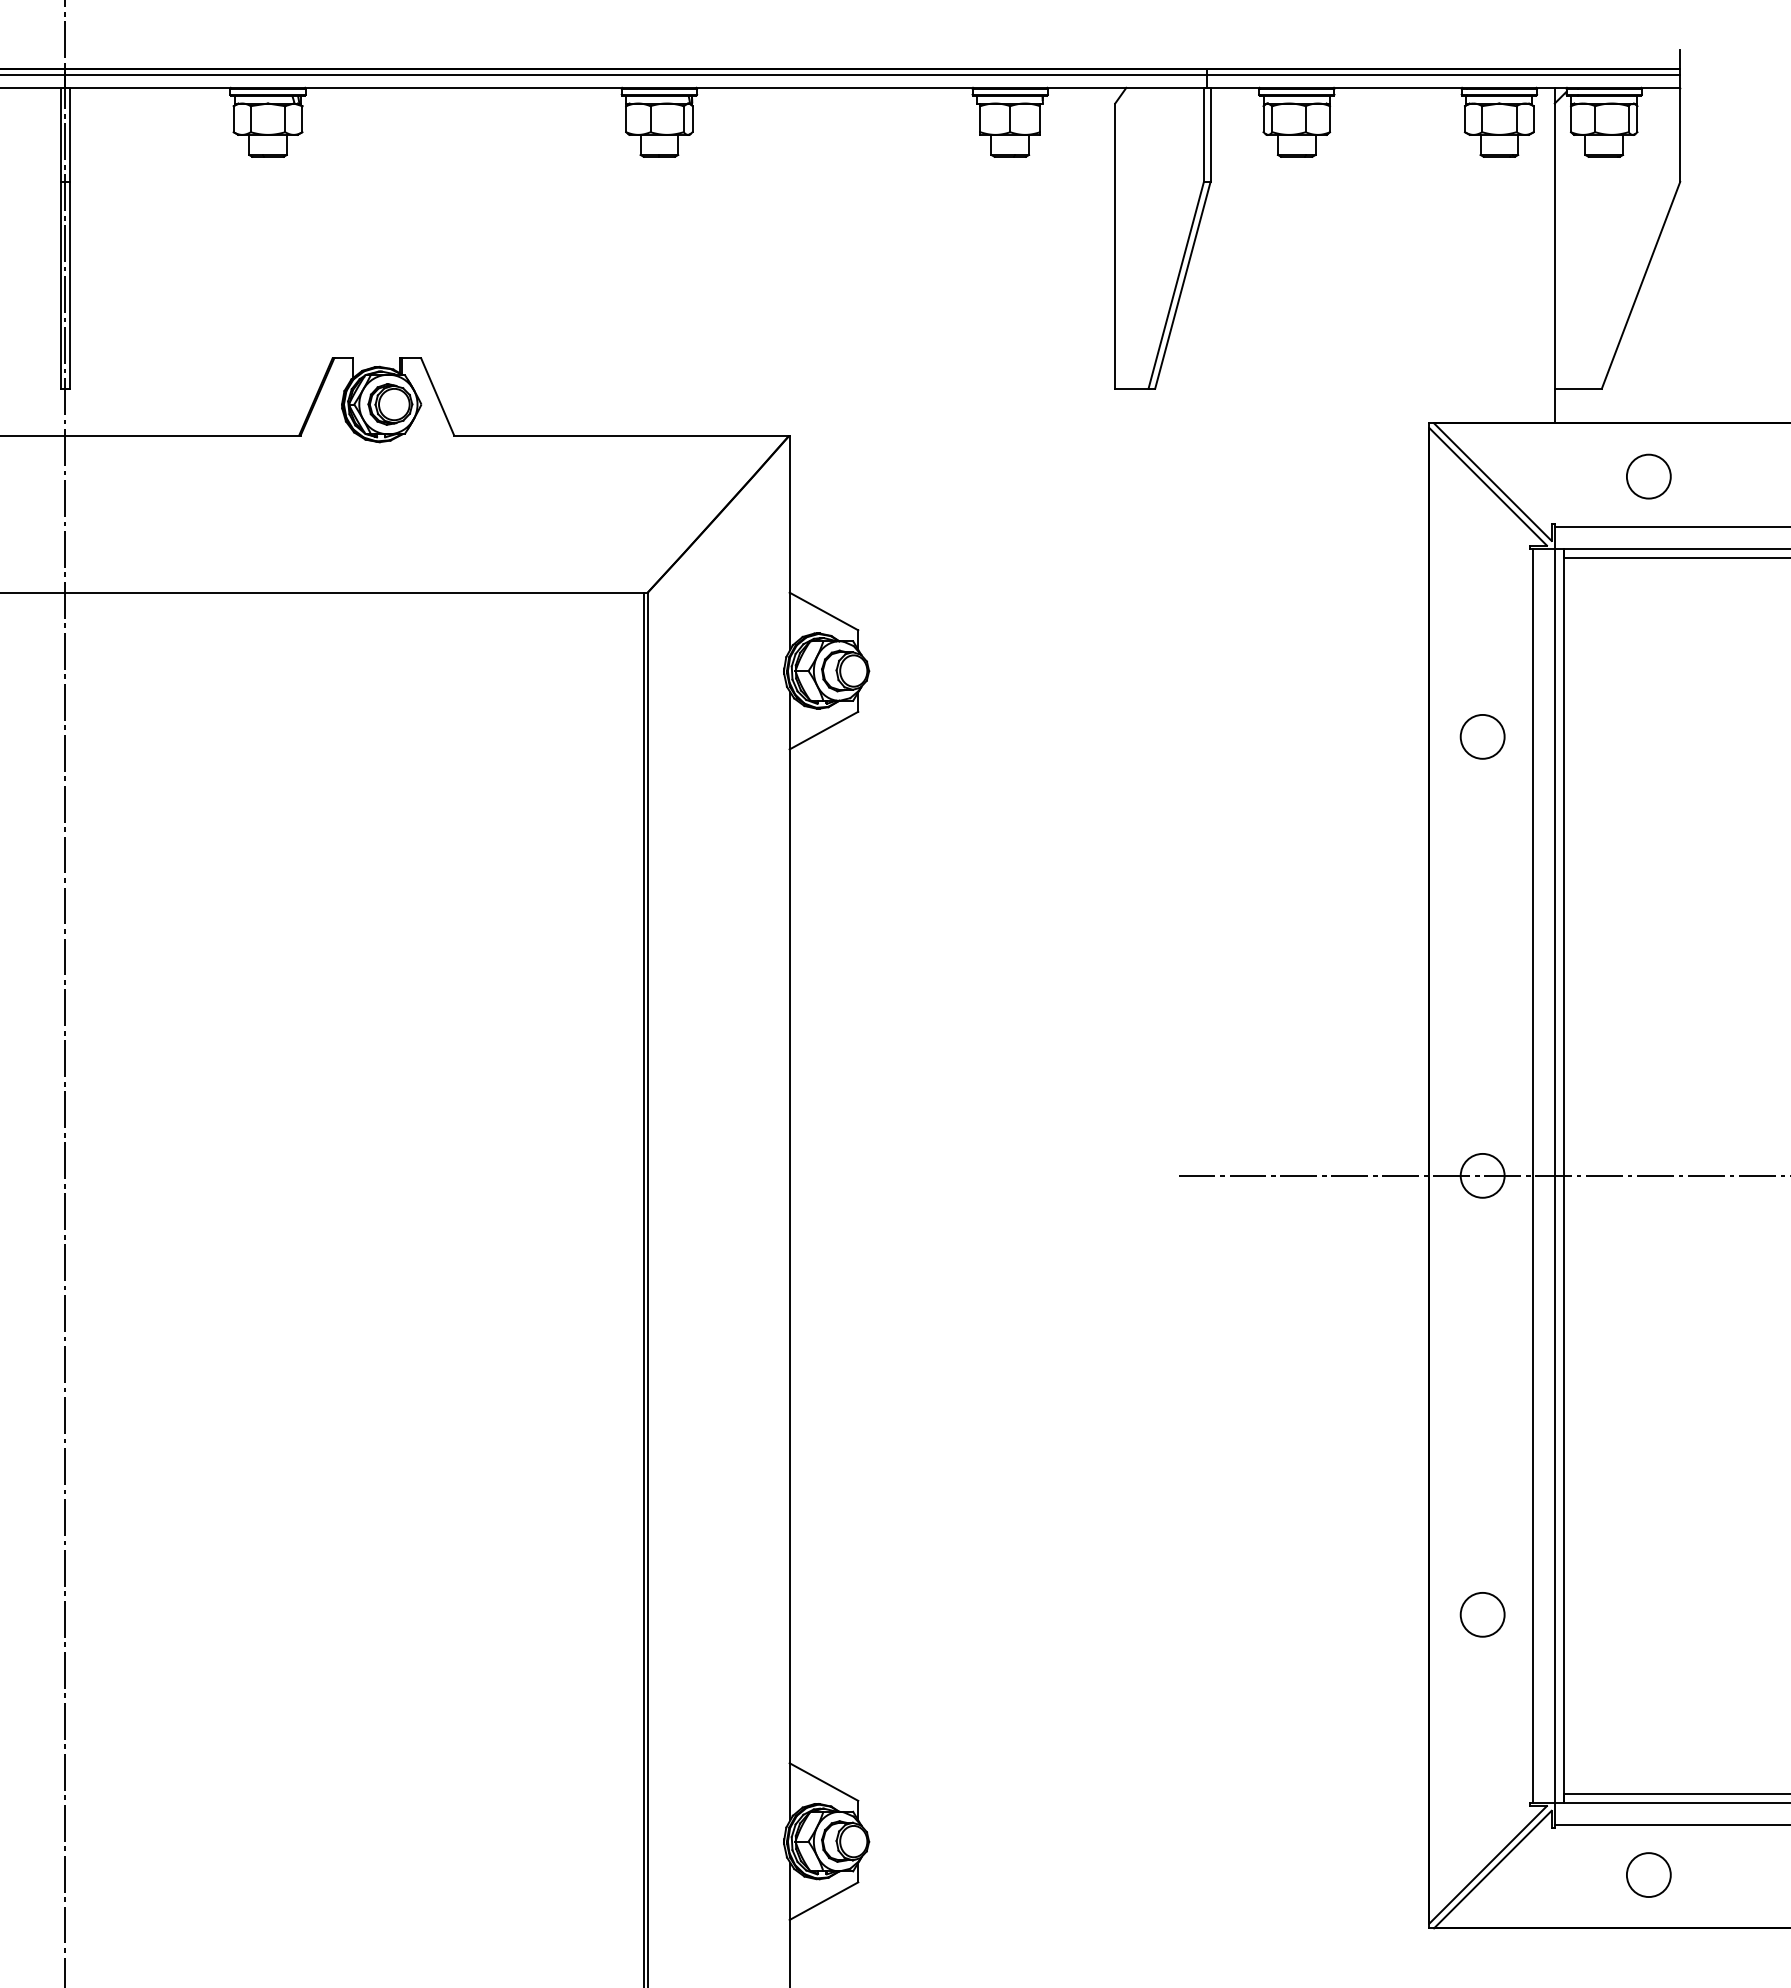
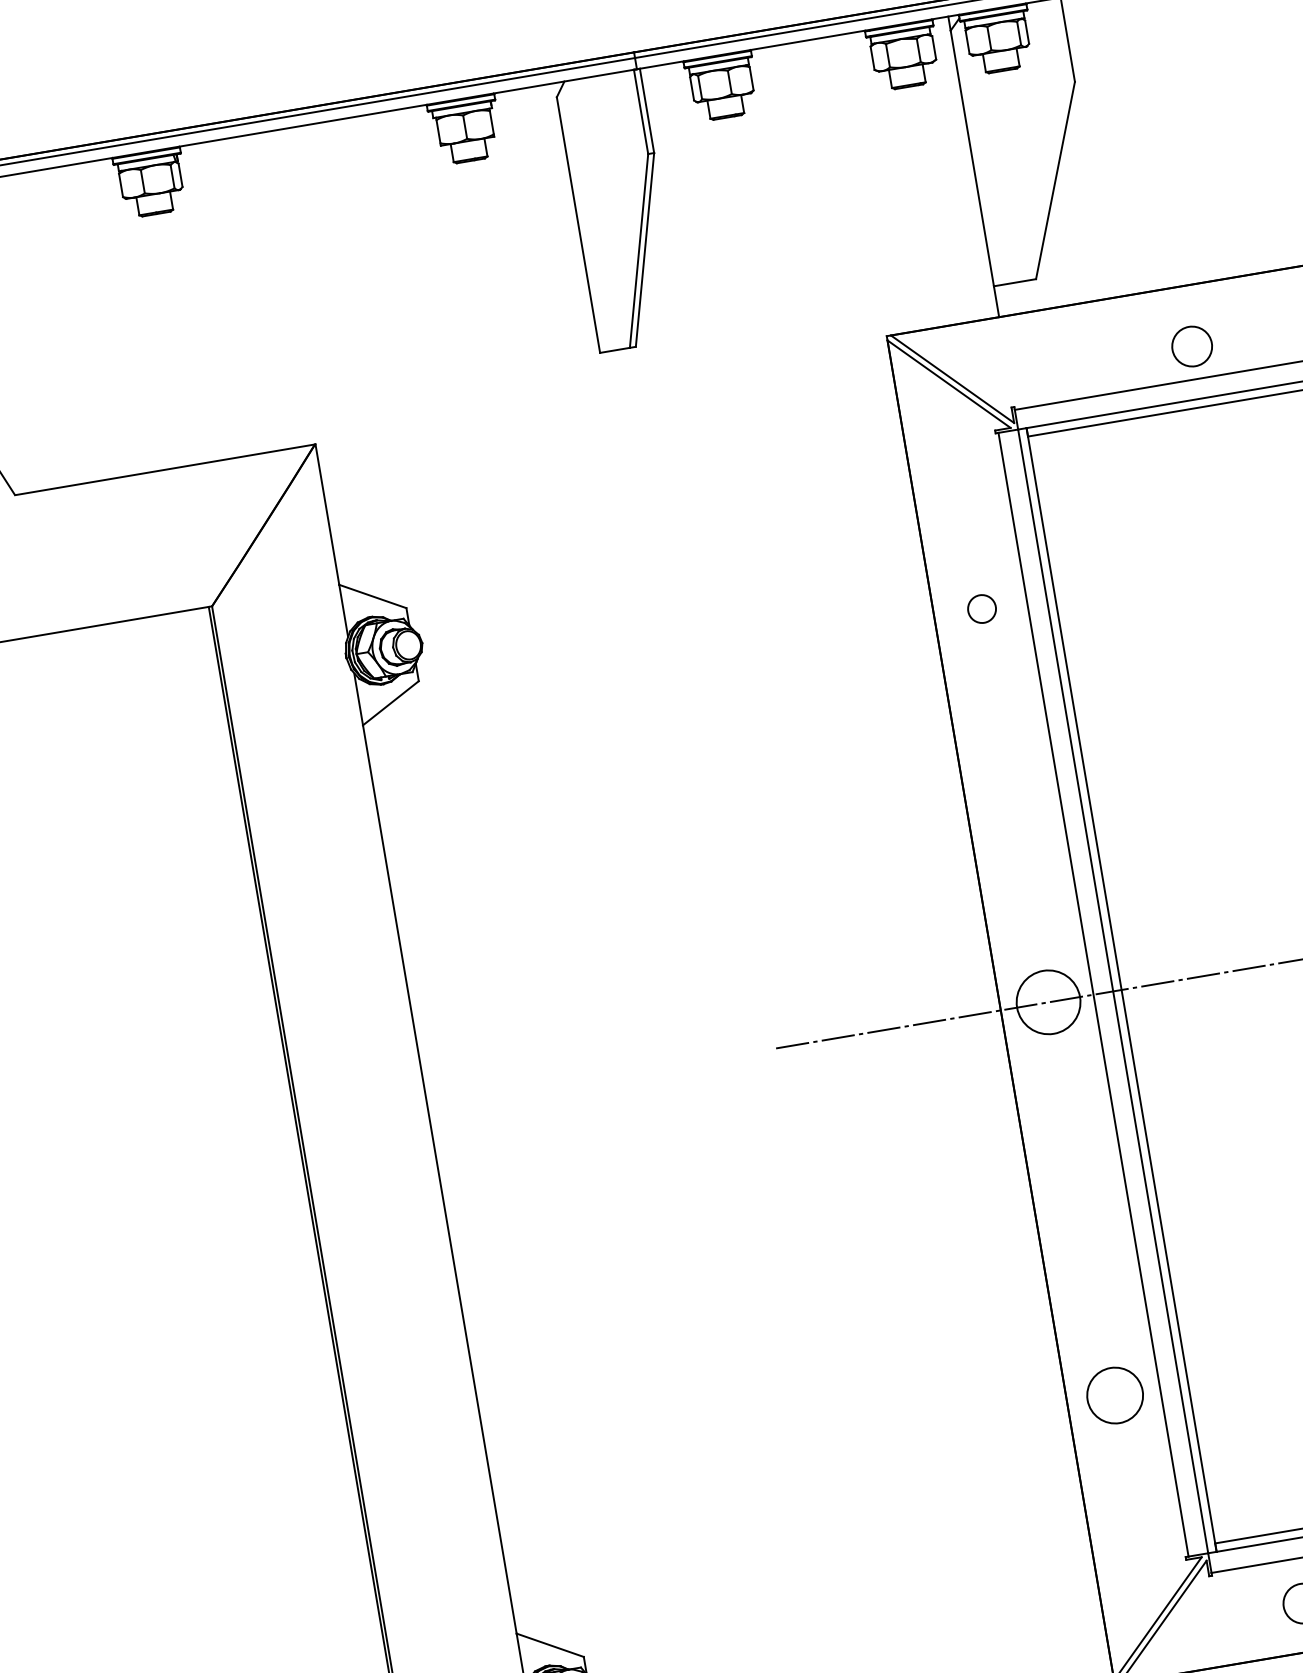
circle: (1648, 476) -> (1191, 346), moved
circle: (1482, 736) -> (981, 608), size x0.7
circle: (1482, 1175) -> (1048, 1002), size x1.6
circle: (1482, 1614) -> (1114, 1395), size x1.4

